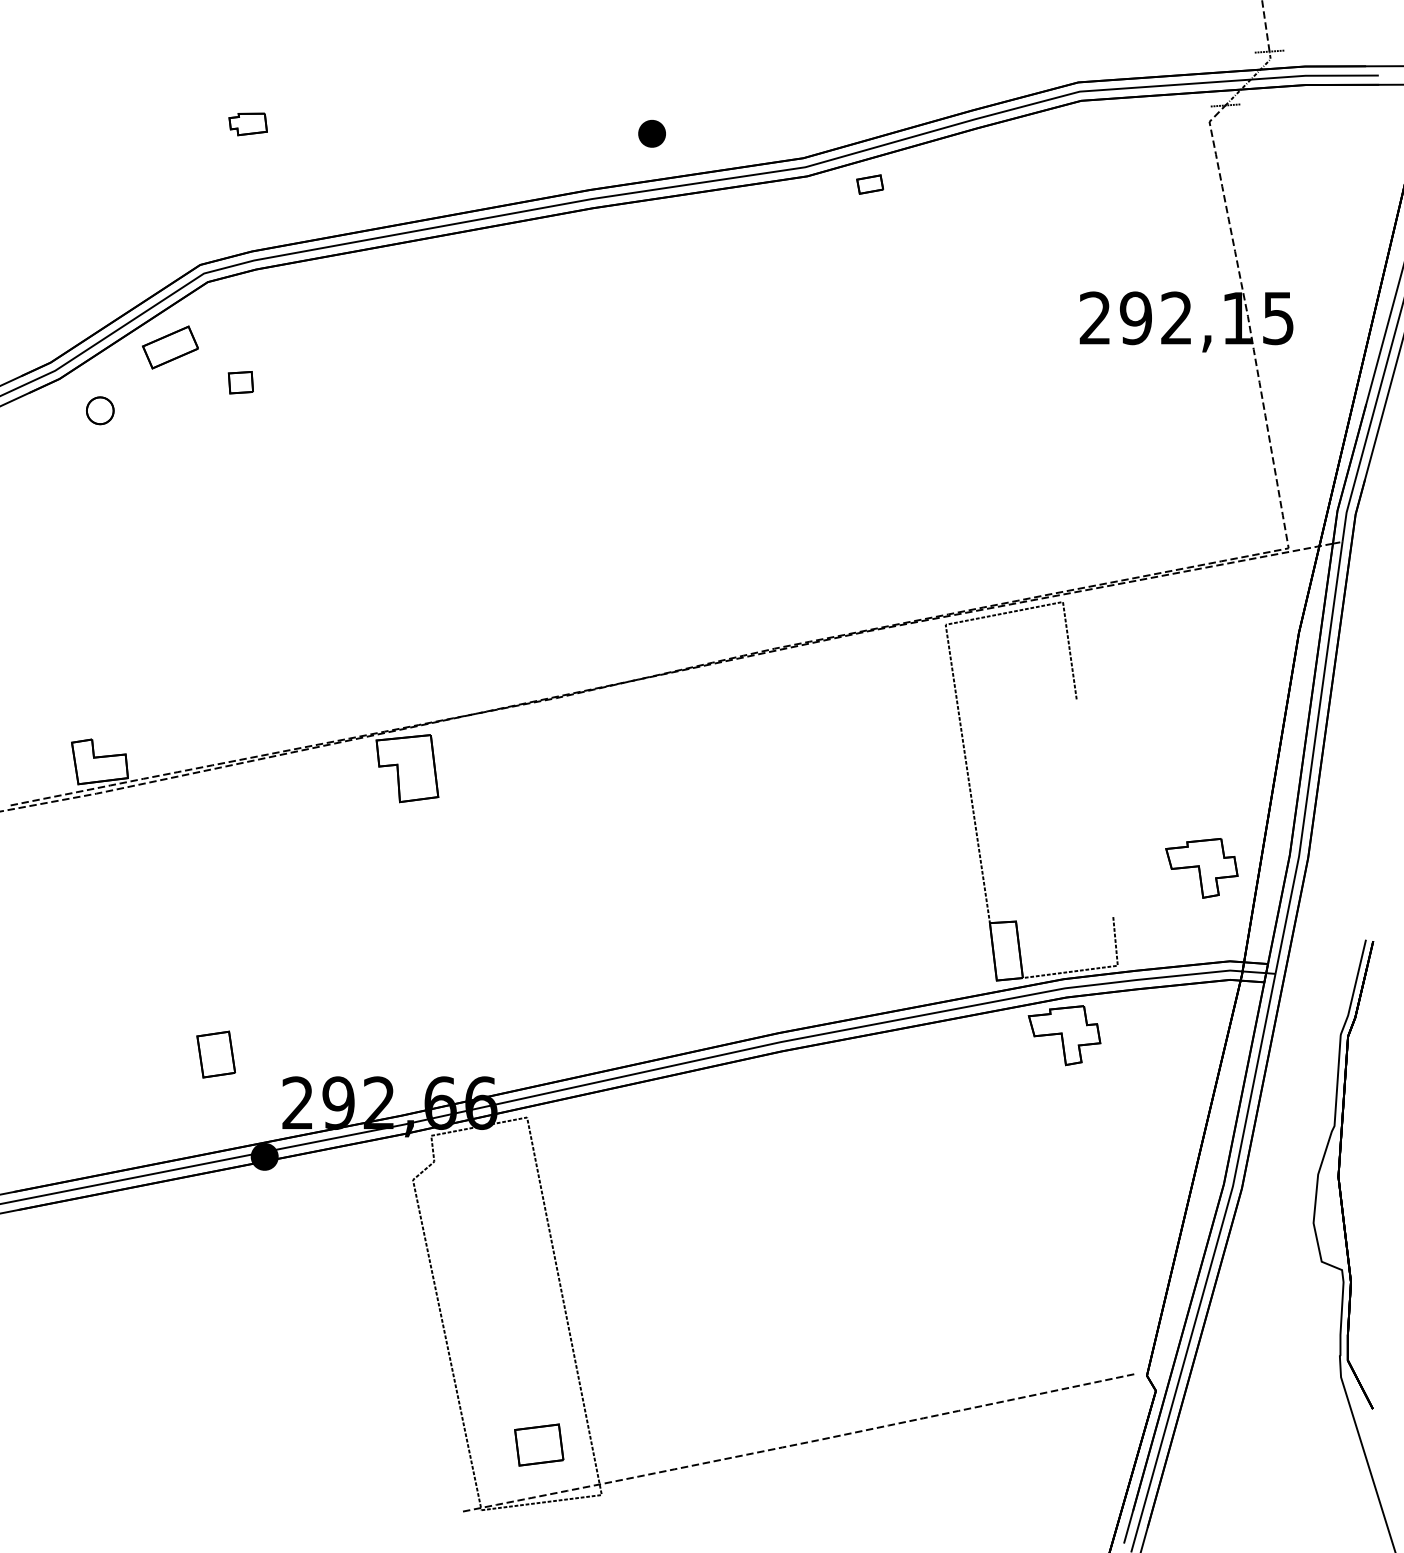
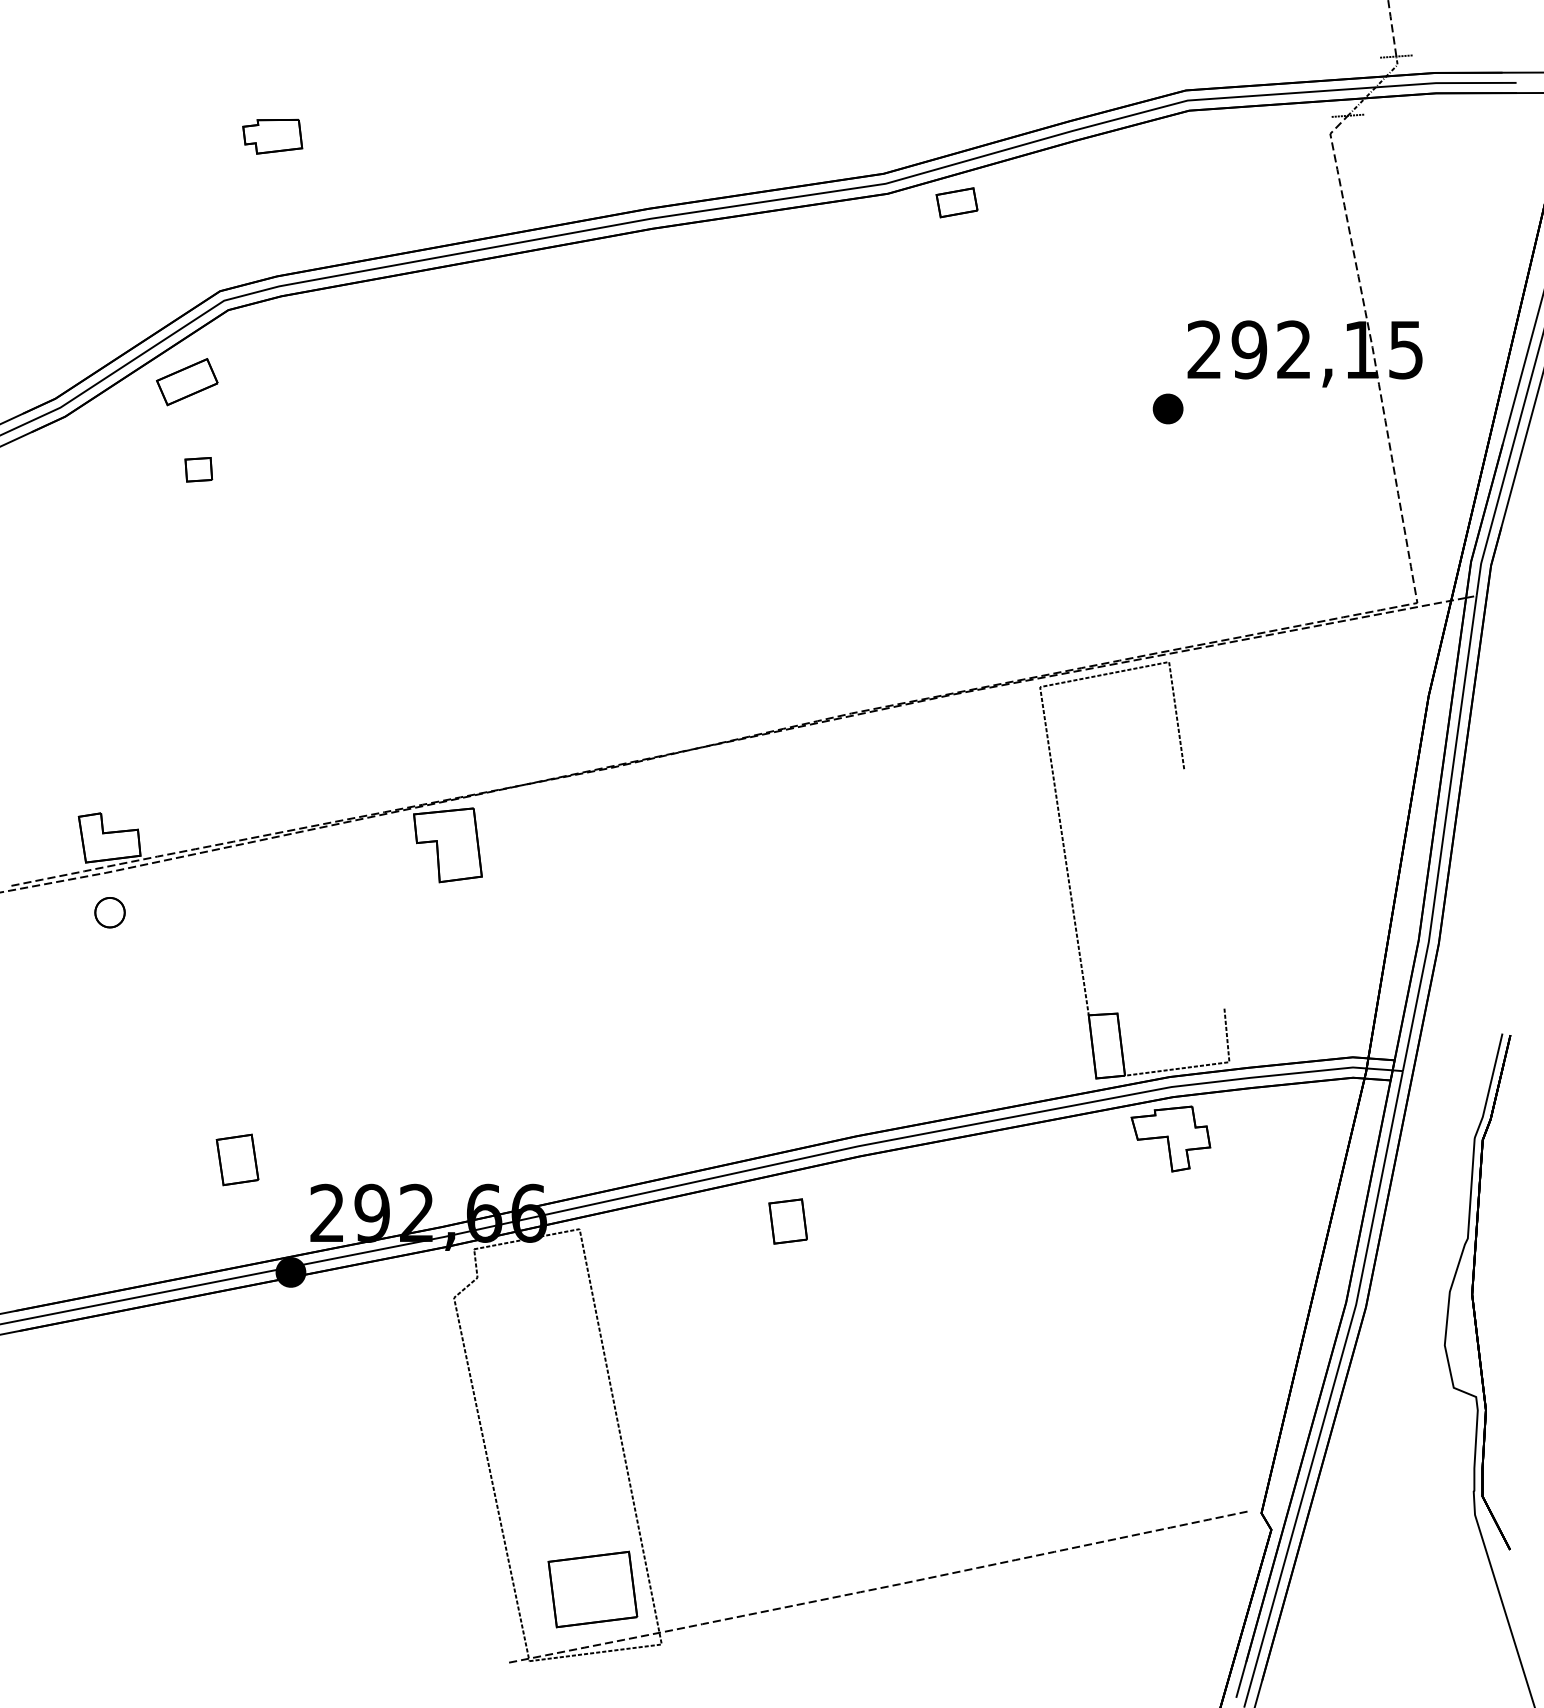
part: (247, 124) -> (272, 136), size x1.43
part: (651, 133) -> (1167, 408), moved
part: (869, 184) -> (956, 202), size x1.43
part: (240, 382) -> (198, 469), moved
part: (99, 410) -> (109, 912), moved
part: (1201, 867) -> (1321, 954), removed
part: (716, 1110) -> (787, 1221), added
part: (538, 1445) -> (592, 1589), size x1.67

